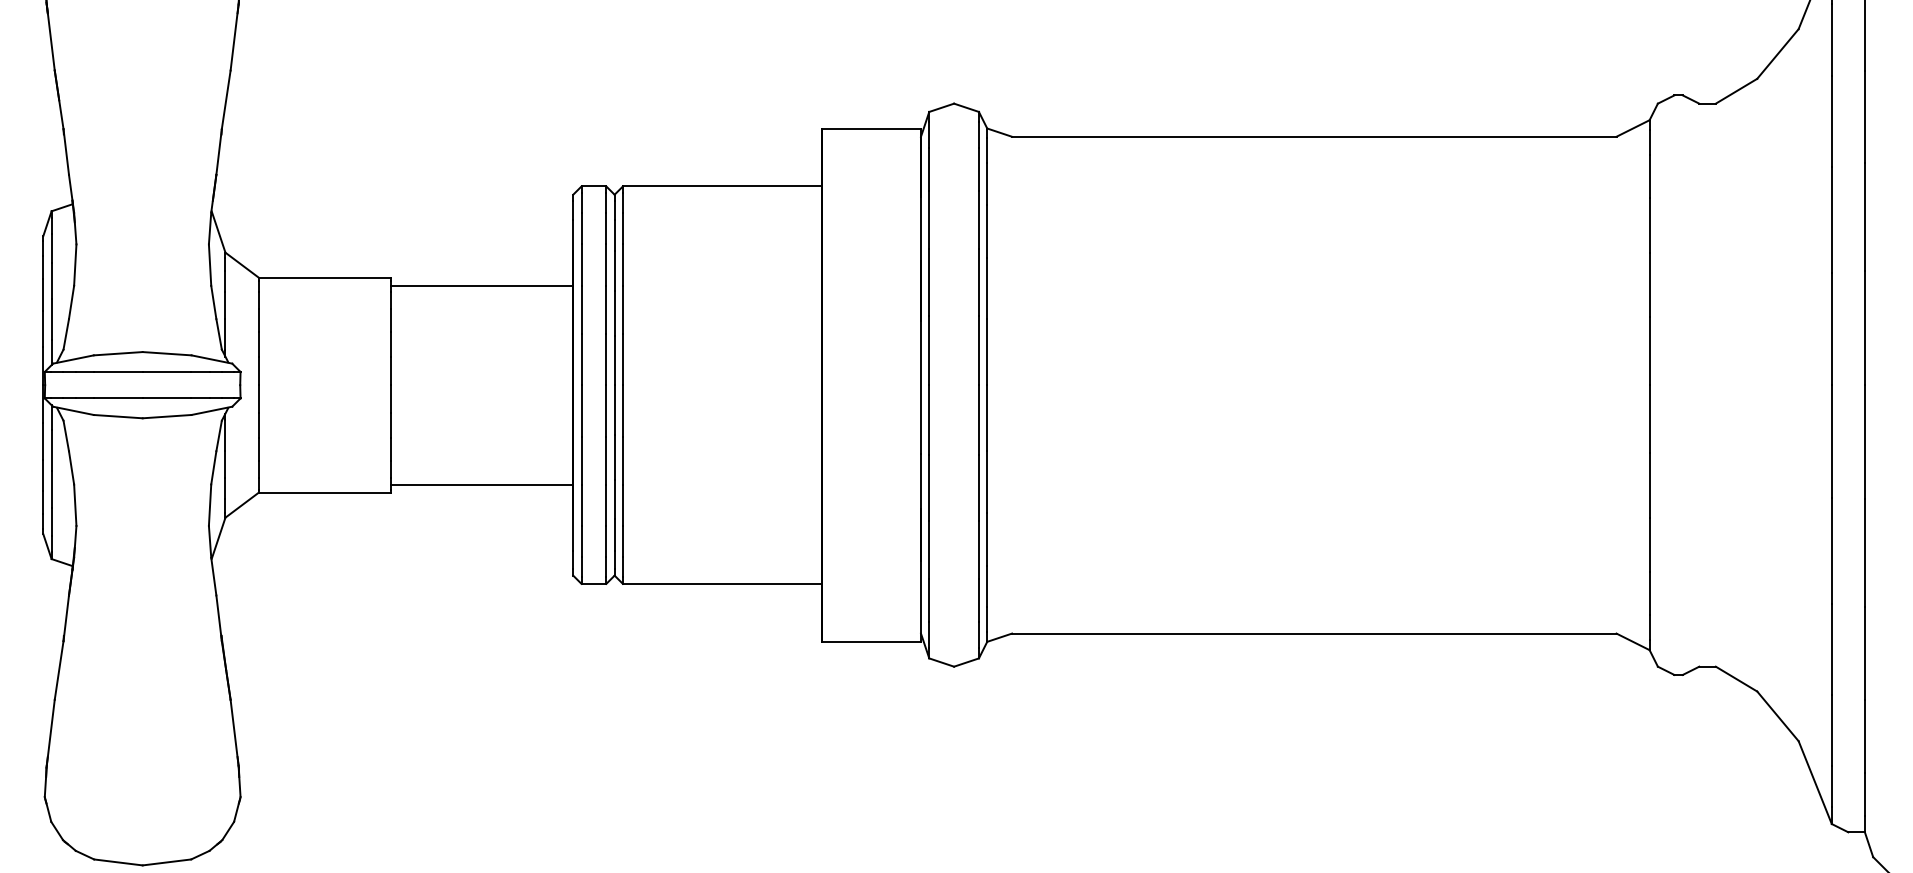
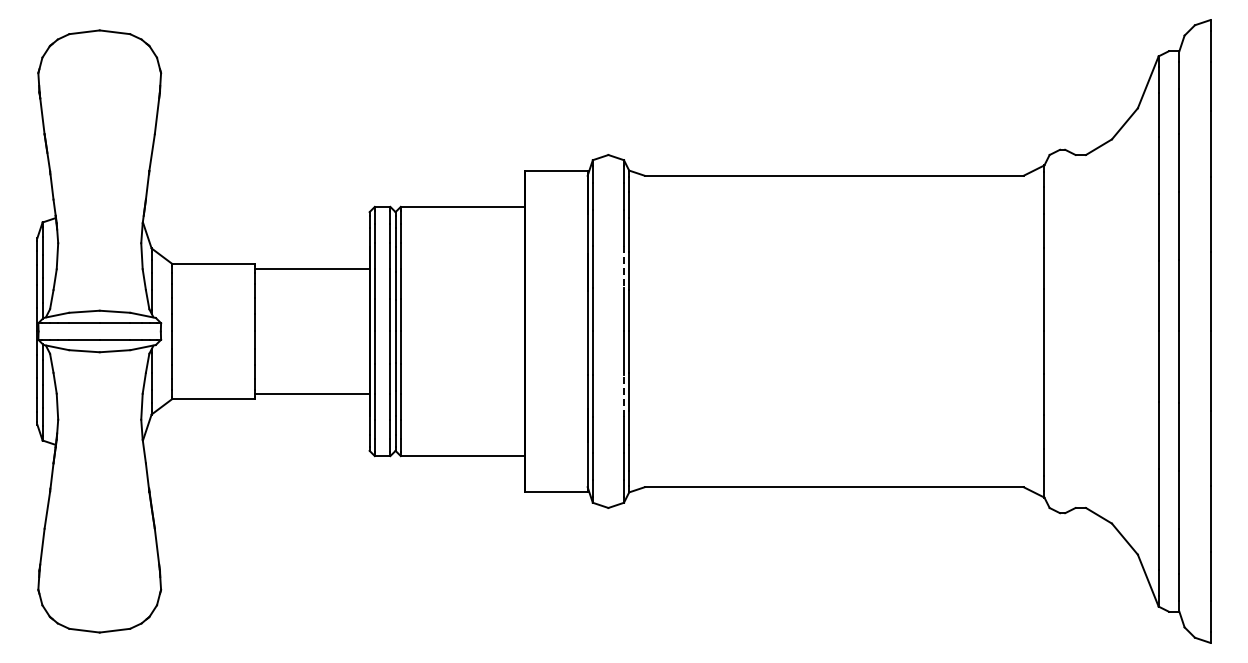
line: (979, 283) -> (624, 267), solid -> dashed
line: (979, 487) -> (624, 395), solid -> dashed

